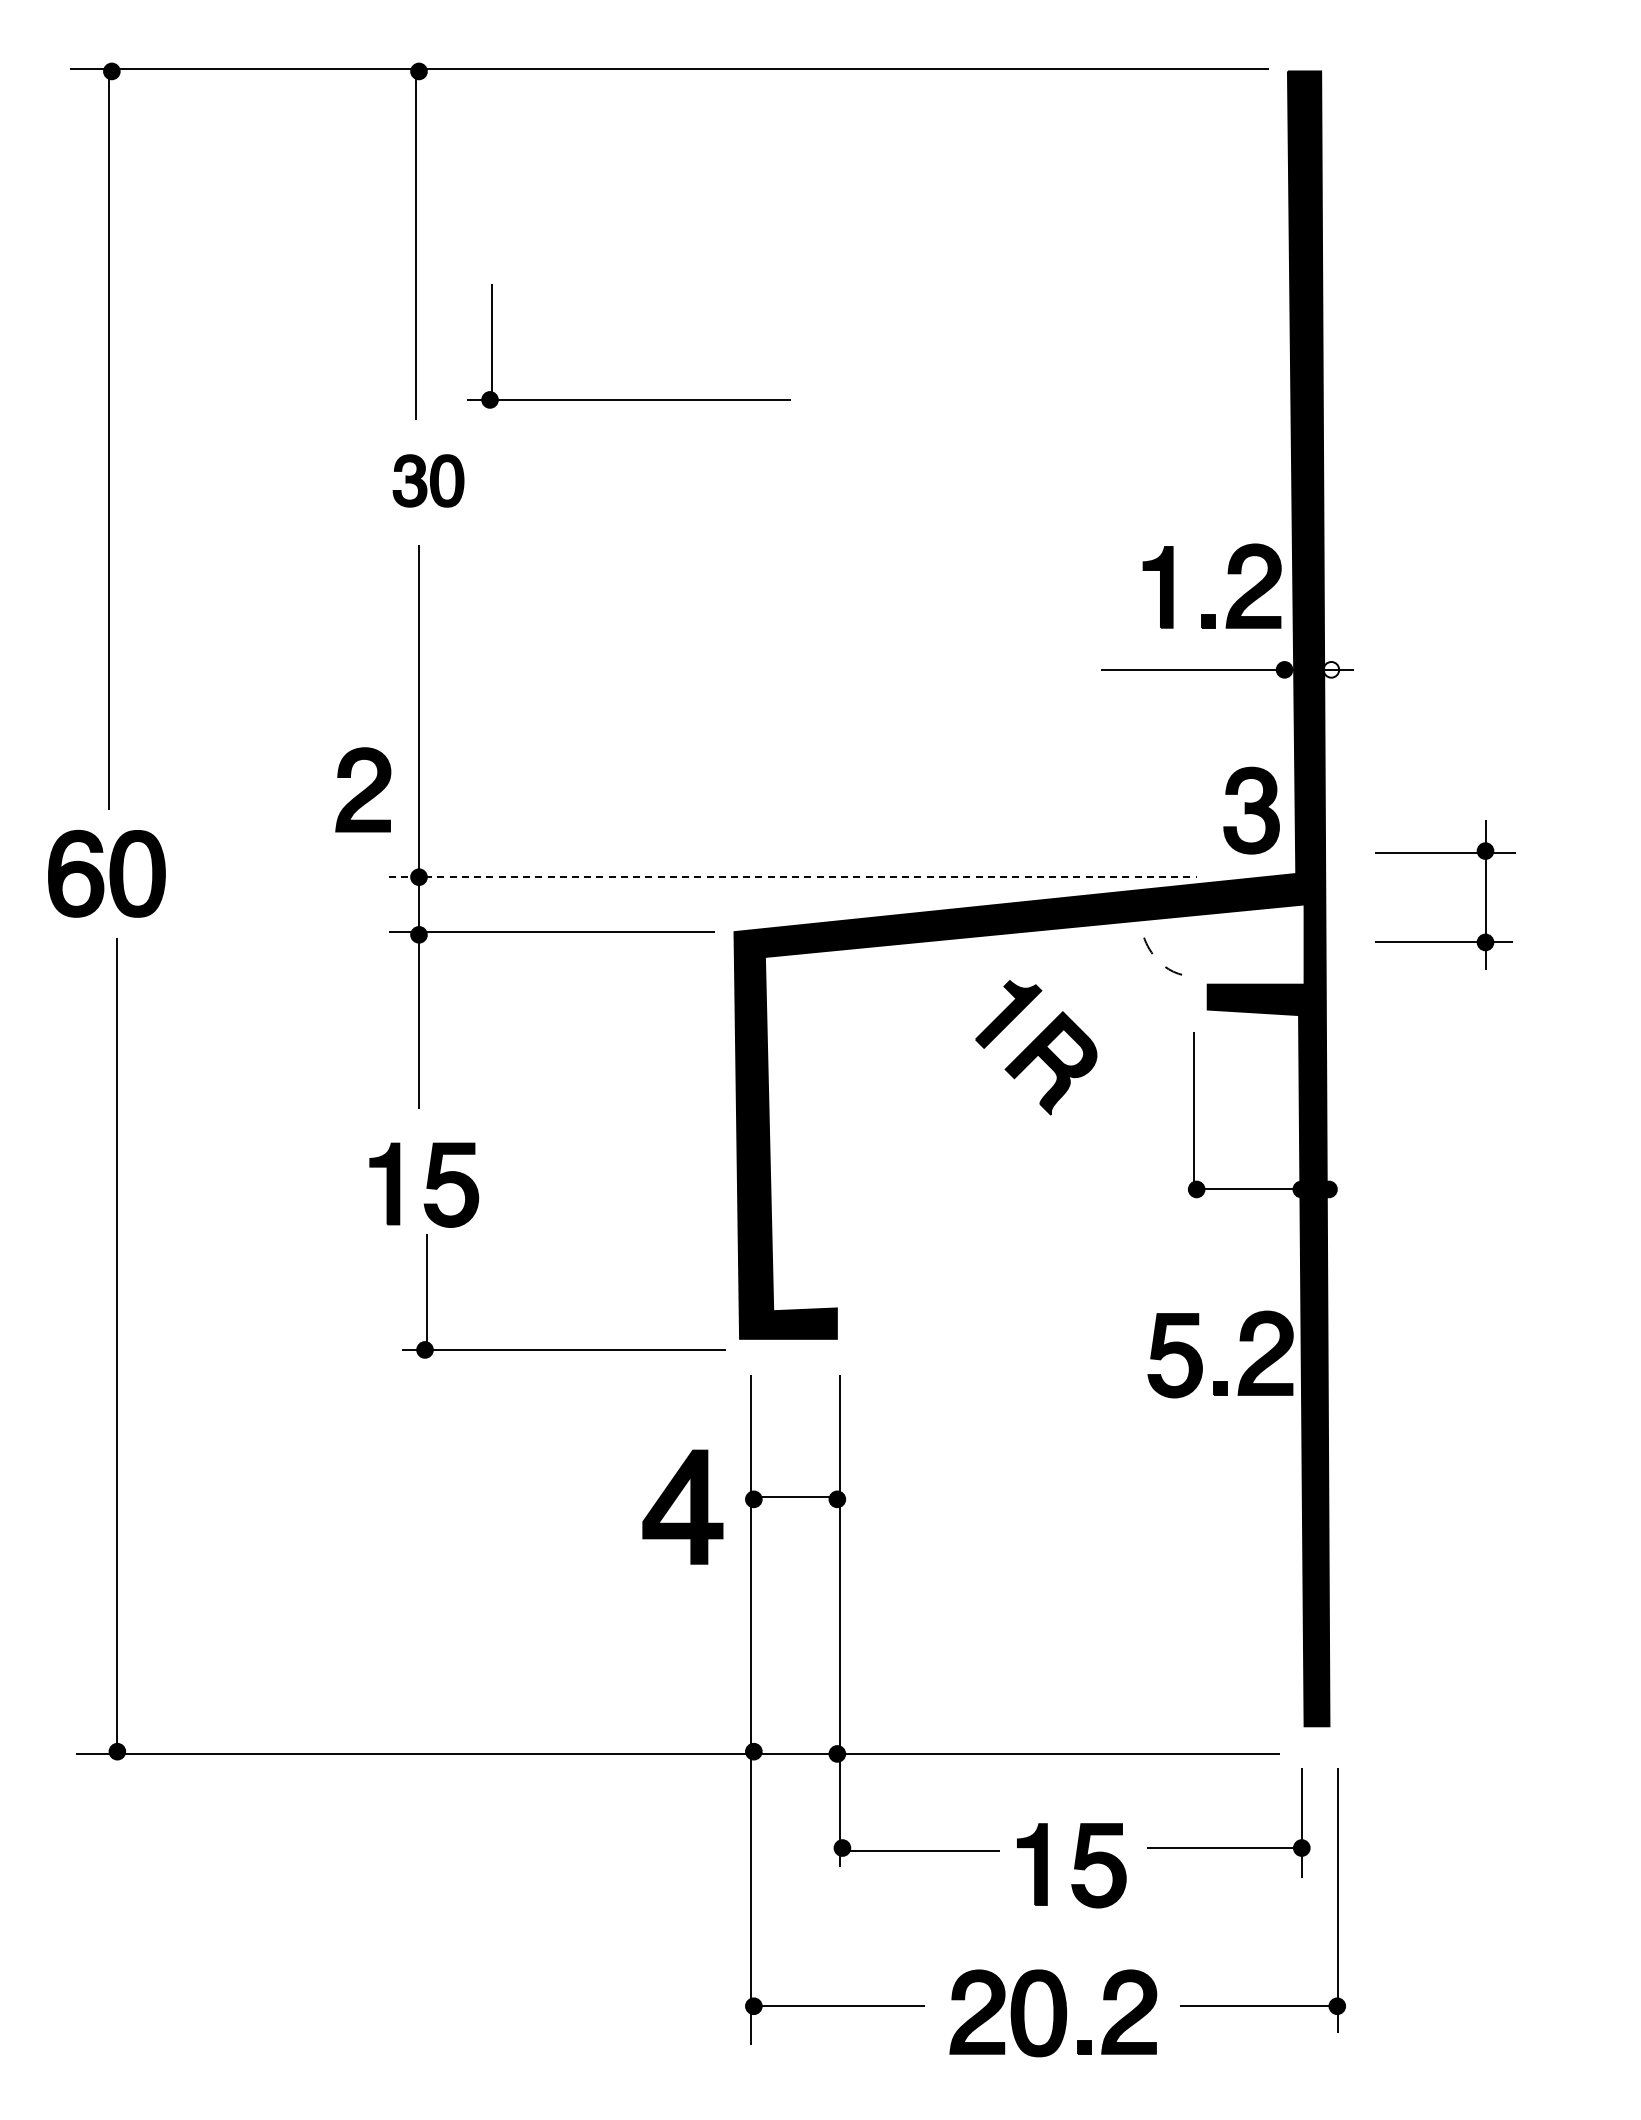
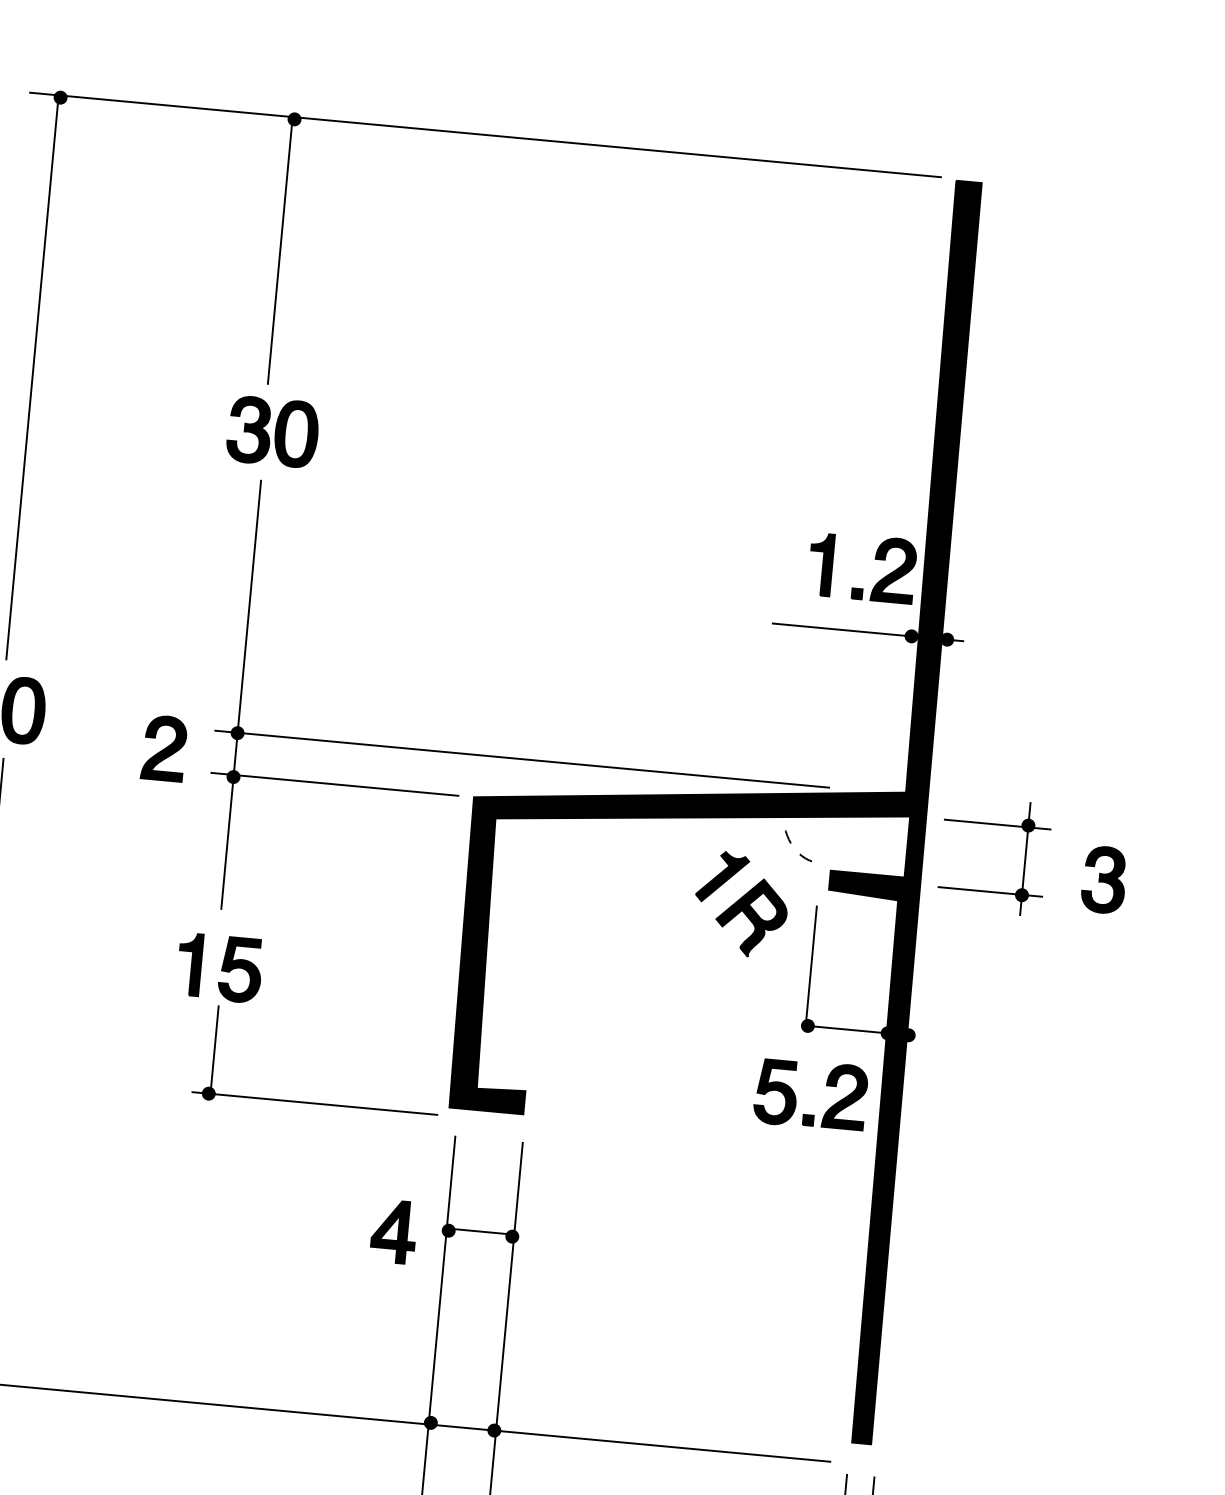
part: (628, 399) -> (430, 384), removed
part: (428, 480) -> (272, 431), size x1.67
fill: (1331, 669) -> (947, 639), added
part: (363, 789) -> (164, 748), moved
part: (1251, 810) -> (1104, 879), moved
line: (793, 876) -> (522, 759), dashed -> solid
part: (1485, 894) -> (1025, 858), moved
part: (1036, 1047) -> (741, 904), moved
part: (1201, 1358) -> (795, 1096), moved
part: (682, 1507) -> (393, 1231), size x0.71

